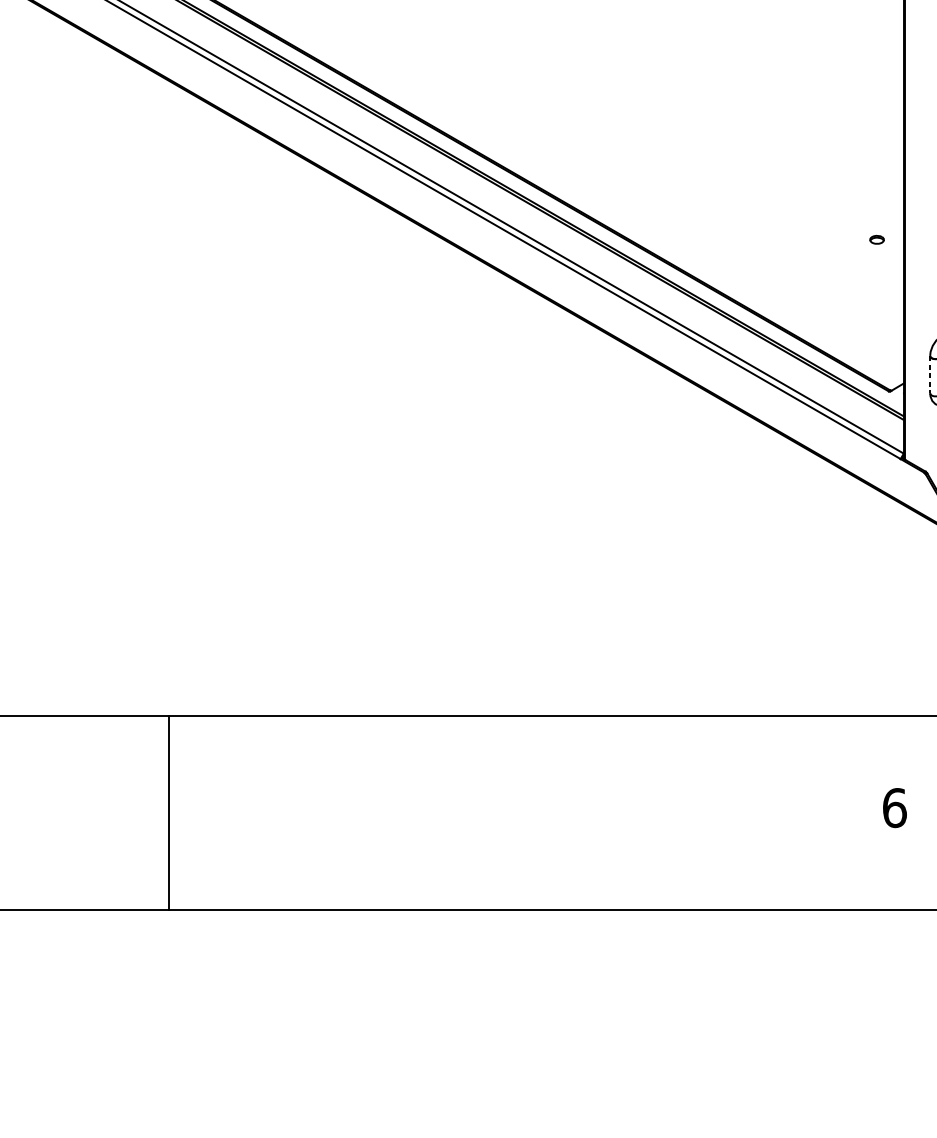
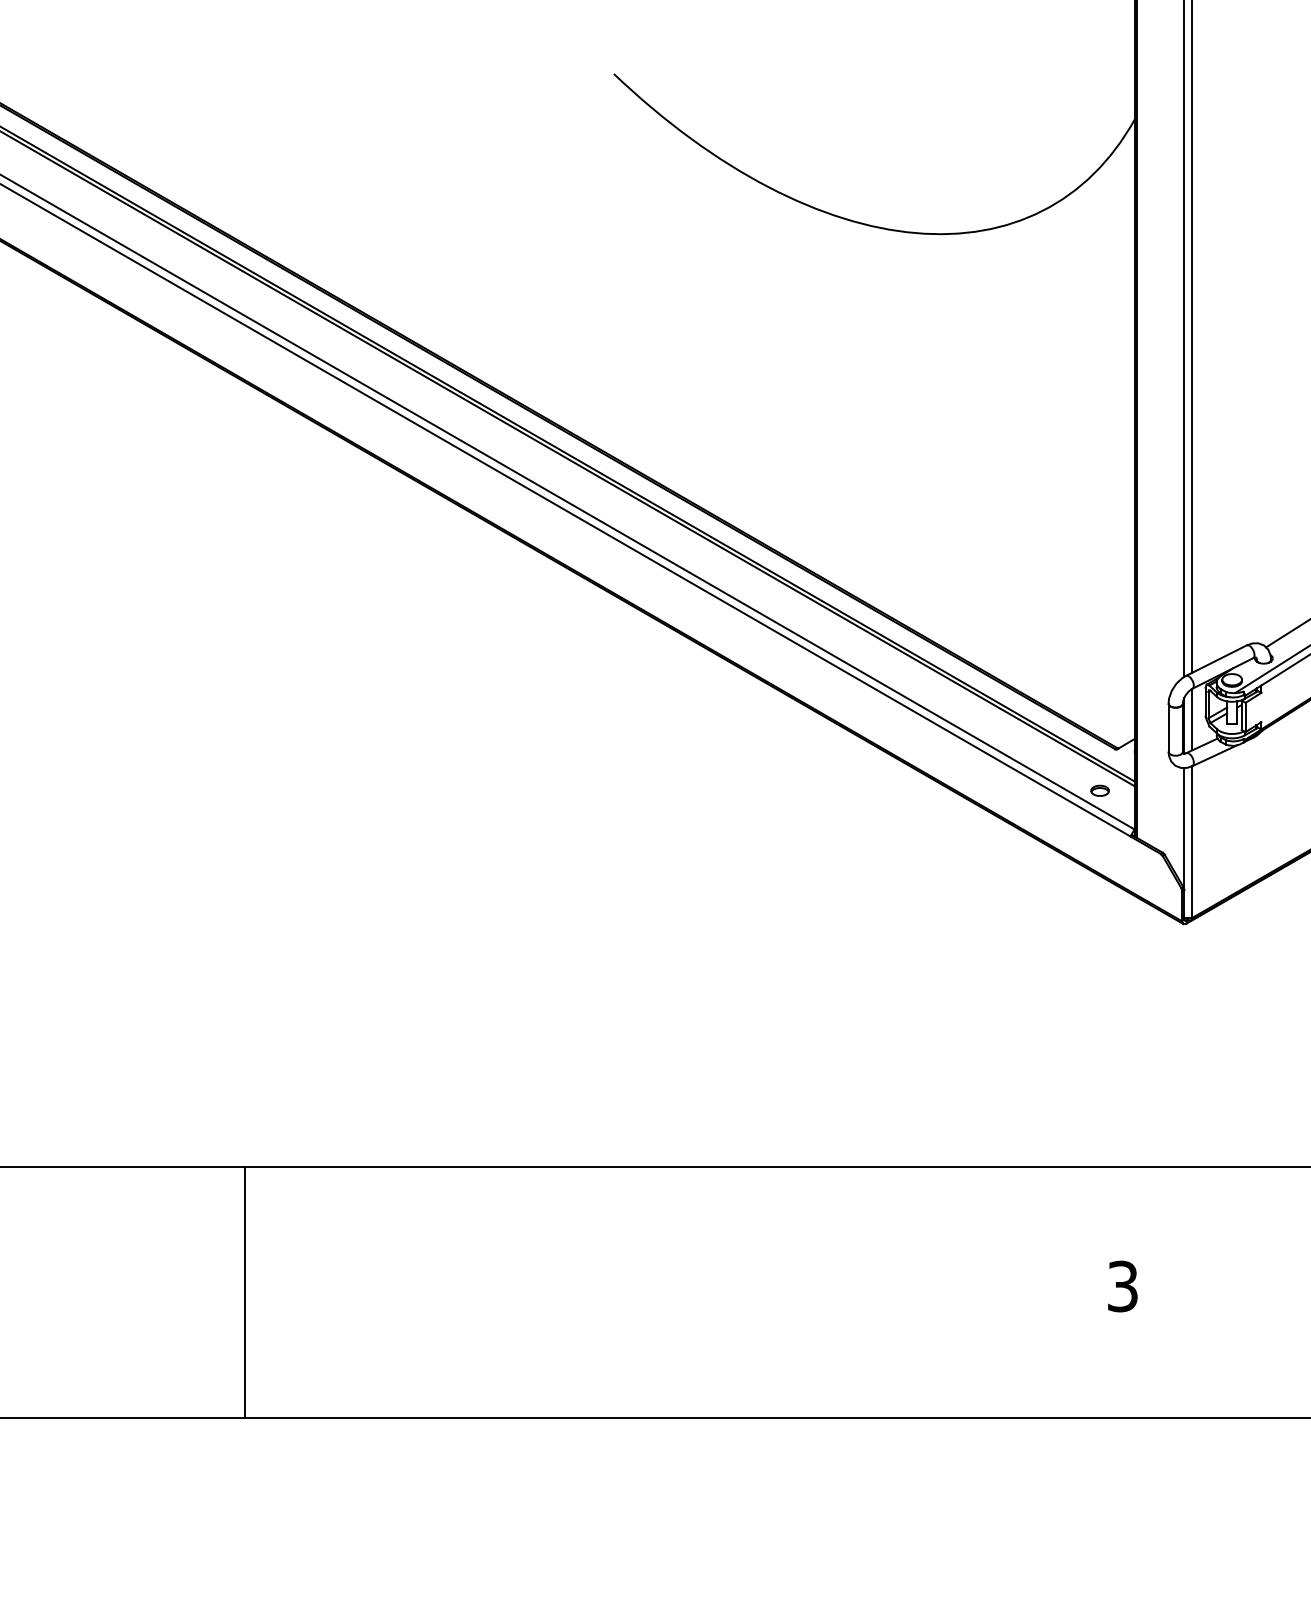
part: (876, 239) -> (1099, 790), moved
line: (930, 375) -> (1168, 728), dashed -> solid
text: (894, 808) -> (1122, 1286), 6 -> 3
line: (168, 812) -> (244, 1292), moved

